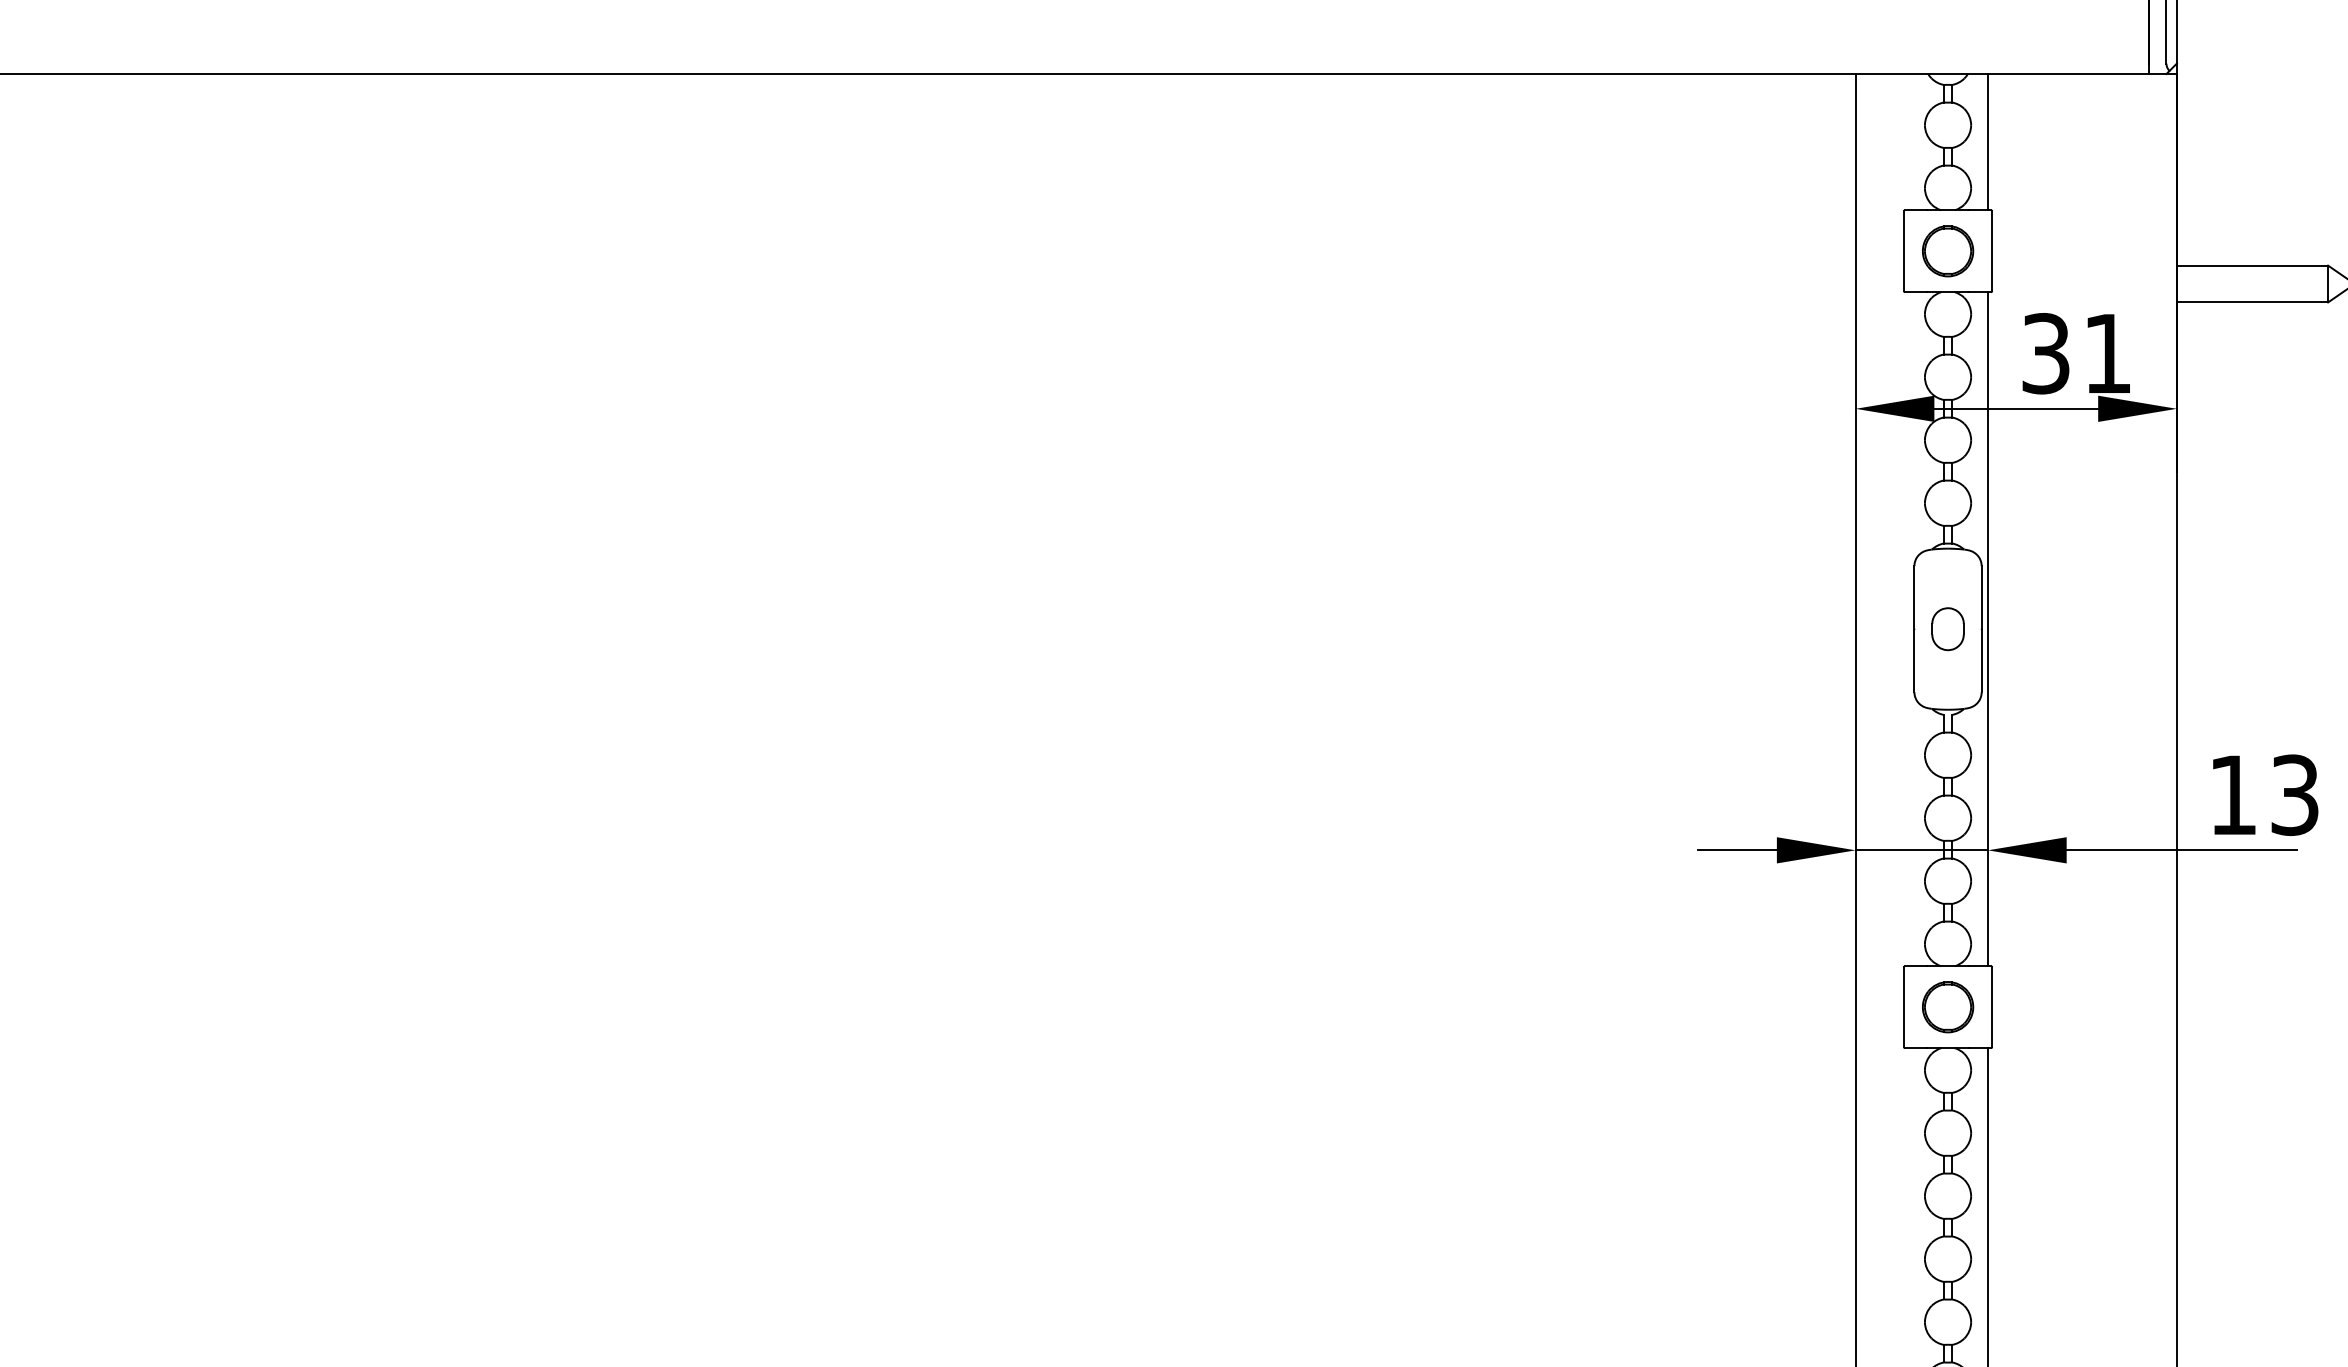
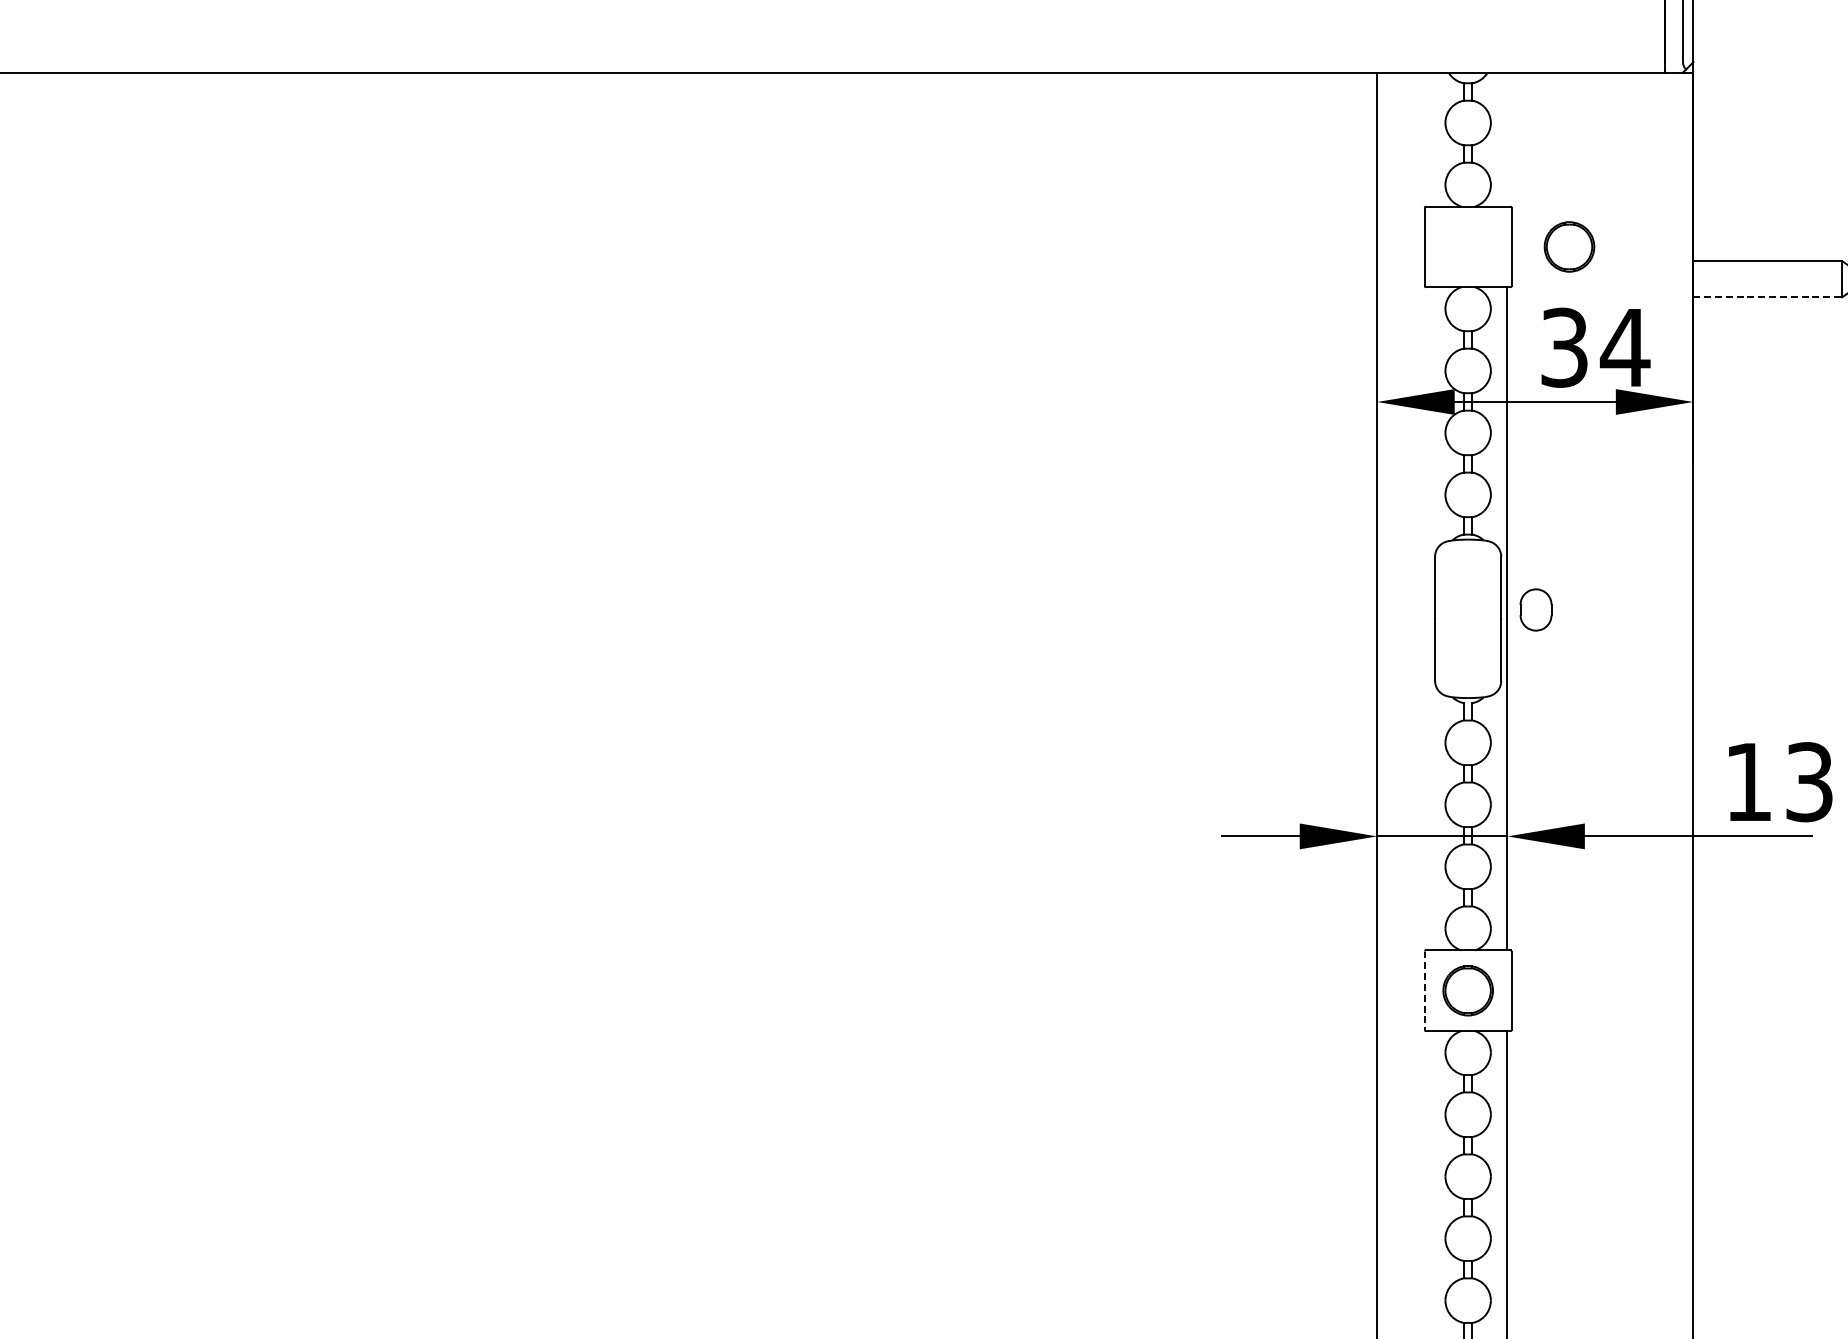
line: (1987, 142) -> (1506, 139), removed
part: (1948, 251) -> (1569, 247), moved
line: (2252, 302) -> (1767, 297), solid -> dashed
text: (2107, 353) -> (1625, 347), 31 -> 34
part: (1947, 629) -> (1535, 610), moved
line: (1903, 1007) -> (1424, 991), solid -> dashed

